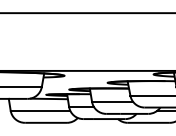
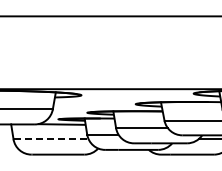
line: (40, 110) -> (51, 139), solid -> dashed

